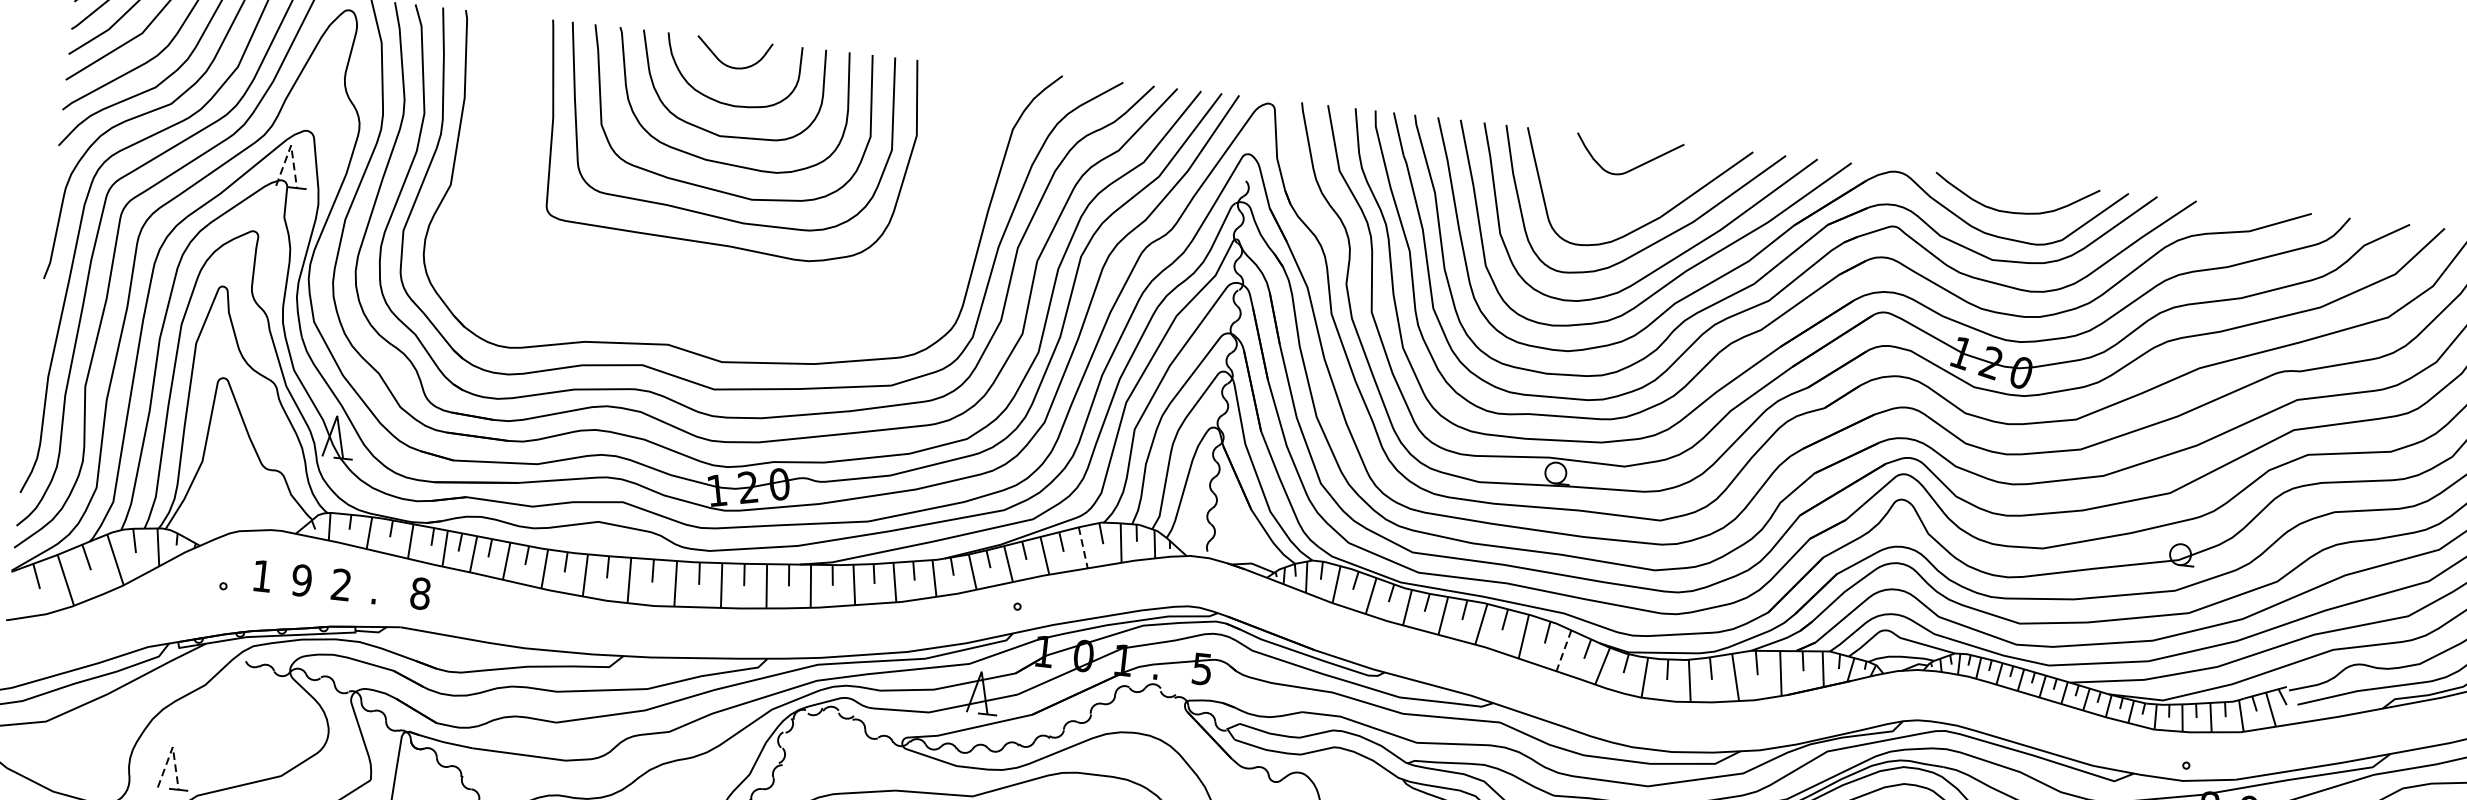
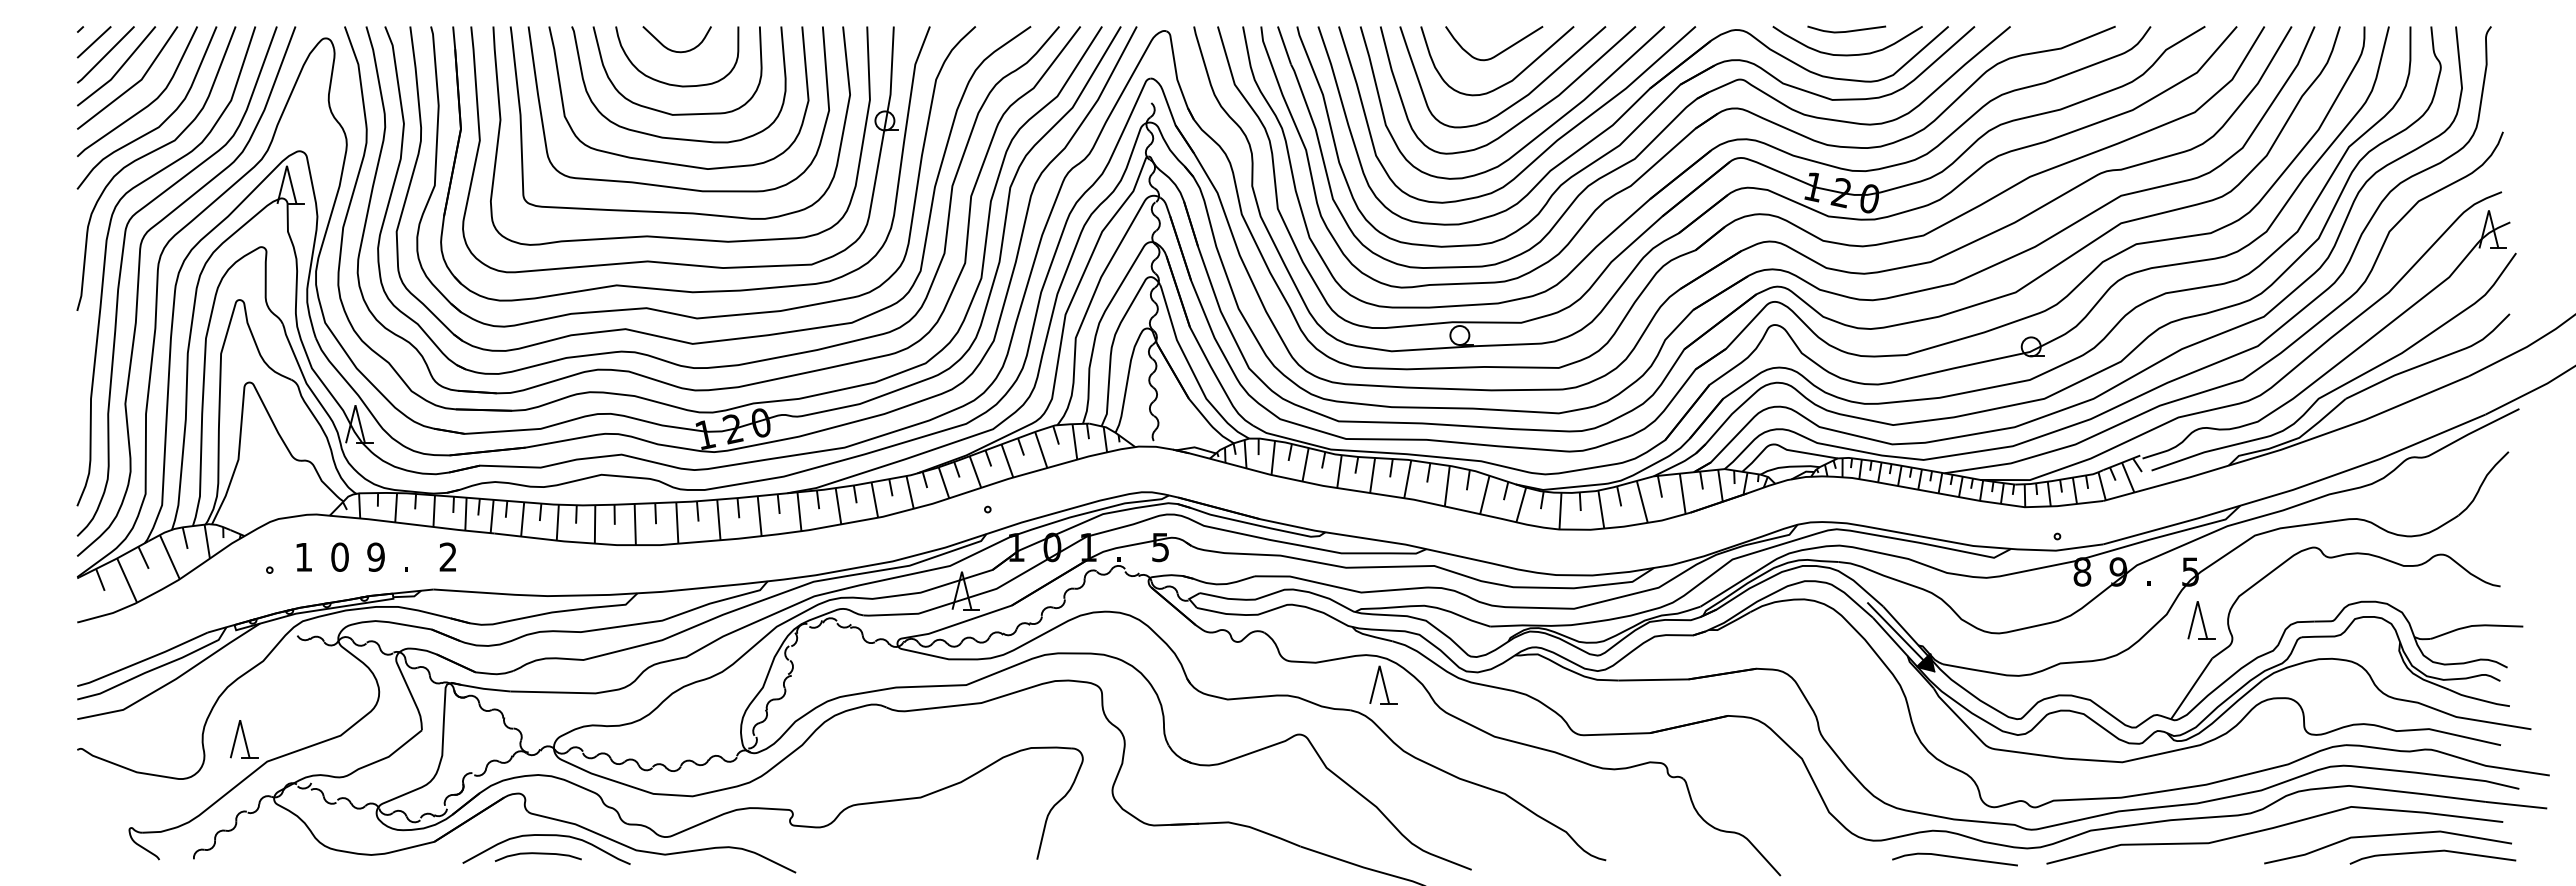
line: (290, 144) -> (286, 165), dashed -> solid
curve: (2016, 185) -> (1846, 30), added
curve: (1639, 200) -> (1508, 81), added
part: (716, 271) -> (683, 237), added
line: (1083, 548) -> (1041, 450), dashed -> solid
text: (301, 579) -> (339, 556), 9 -> 0
text: (340, 584) -> (375, 556), 2 -> 9
text: (420, 592) -> (448, 556), 8 -> 2
line: (1563, 650) -> (1484, 494), dashed -> solid
line: (173, 747) -> (240, 720), dashed -> solid

